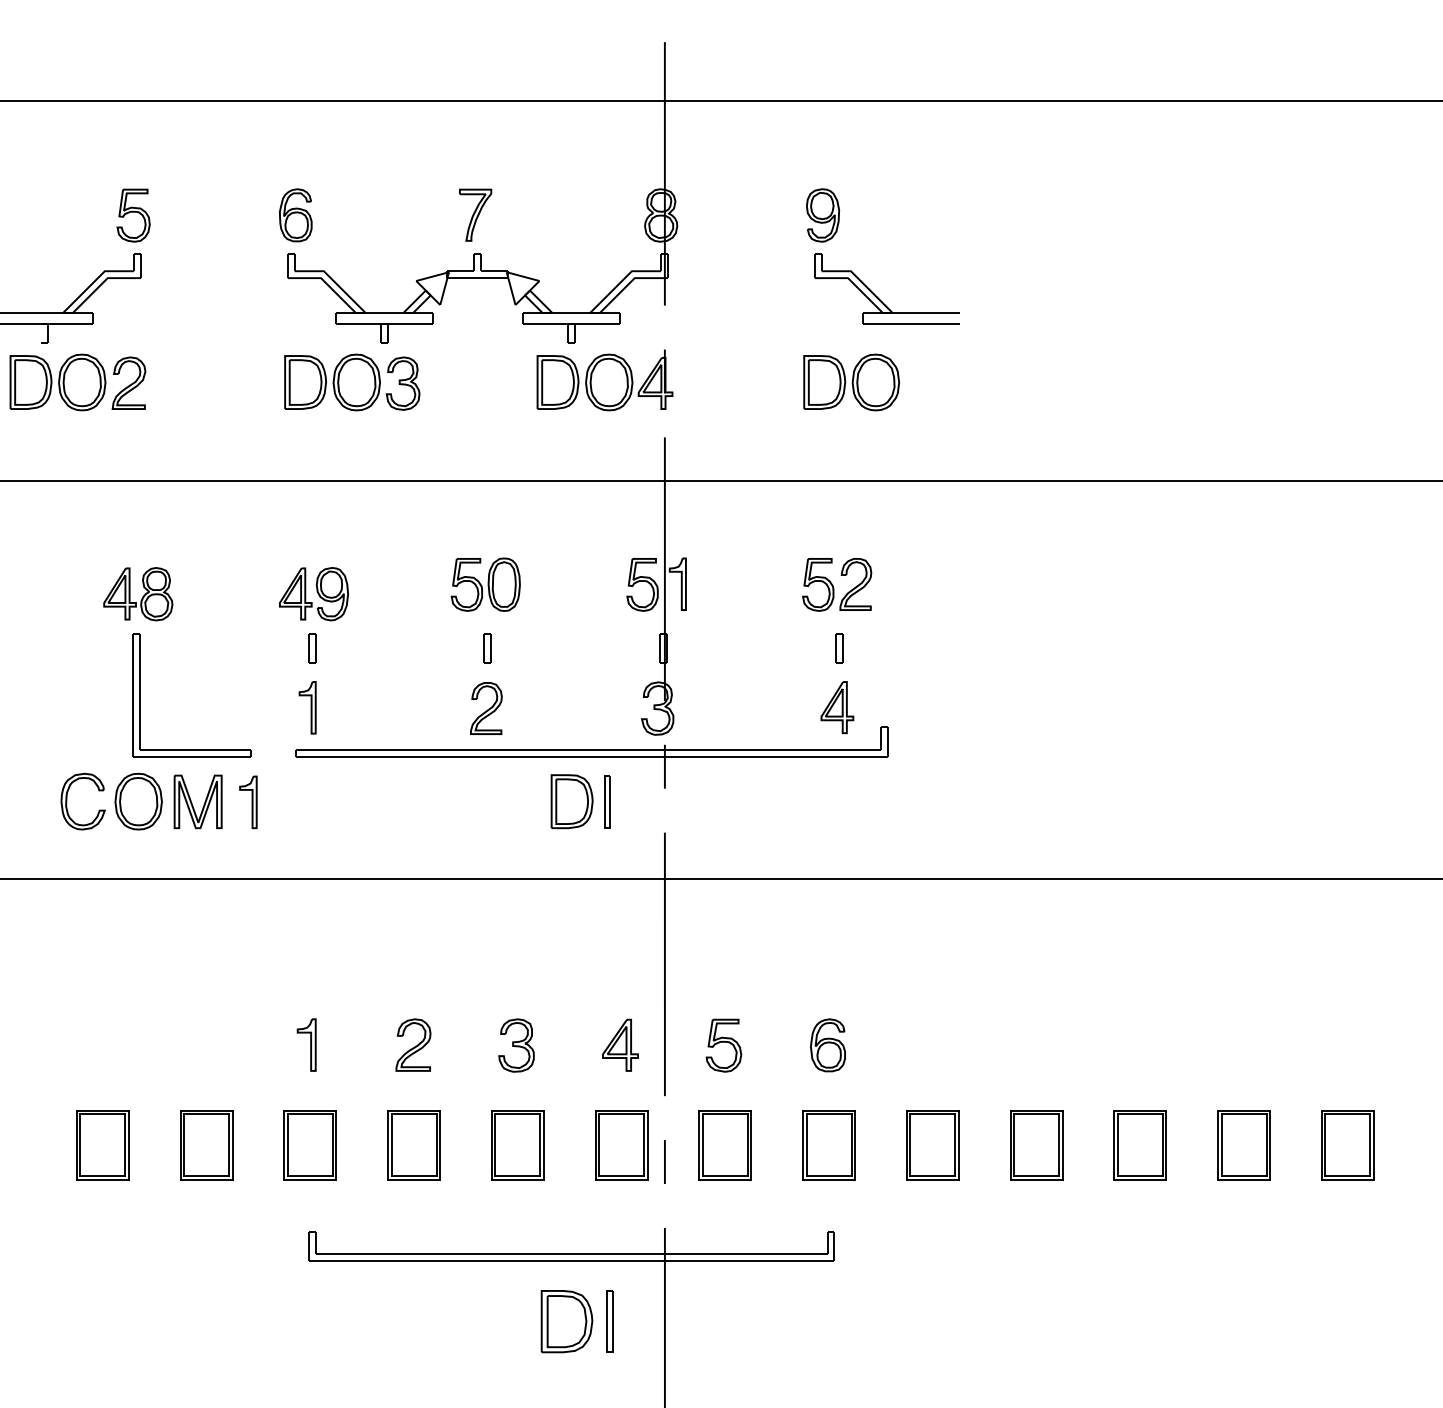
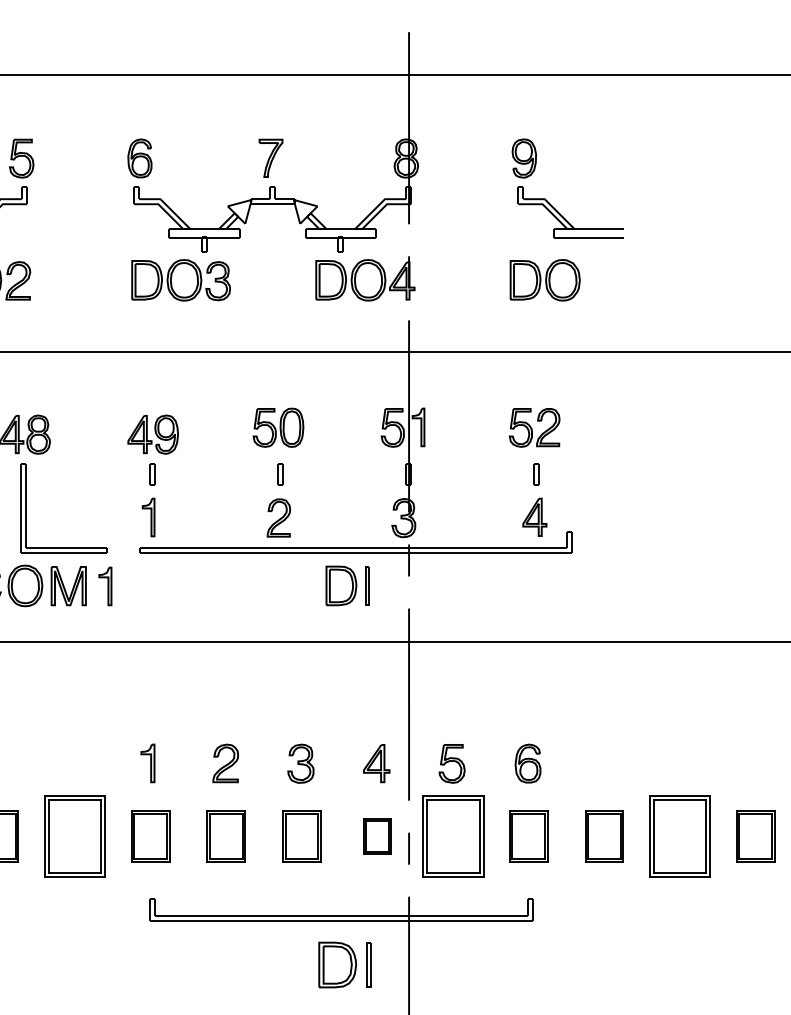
part: (206, 1145) -> (74, 836), size x1.6
part: (621, 1145) -> (377, 836), size x0.7
part: (724, 1145) -> (452, 836), size x1.6
part: (1036, 1145) -> (680, 836), size x1.6

